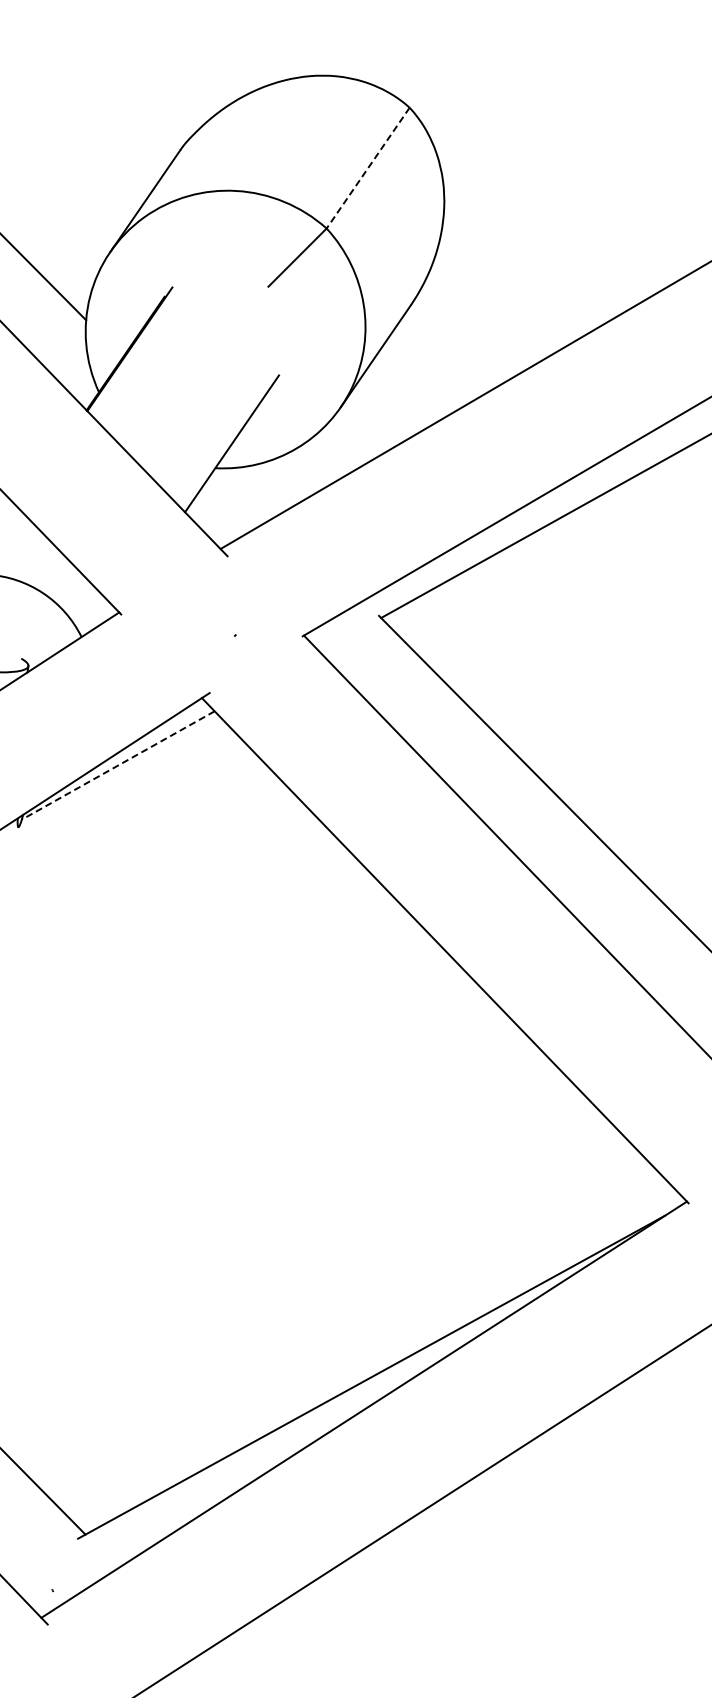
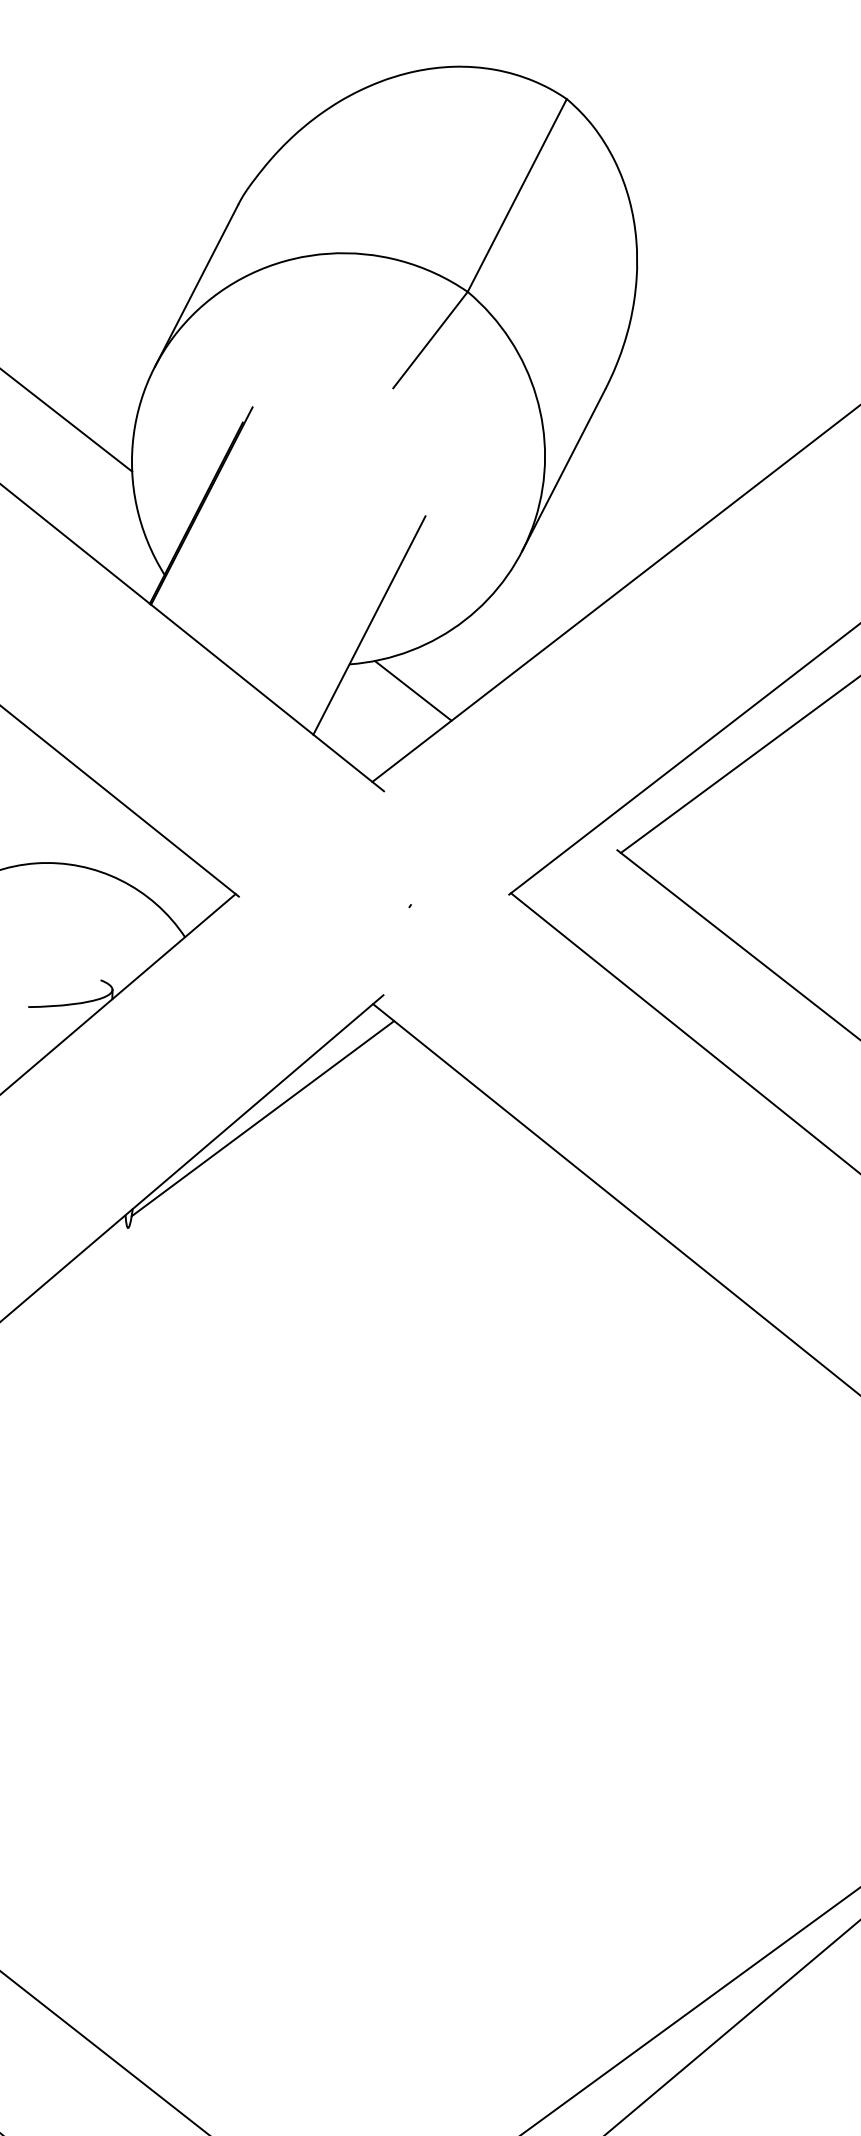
line: (367, 168) -> (516, 196), dashed -> solid
line: (255, 491) -> (412, 691), added
line: (118, 765) -> (263, 1118), dashed -> solid

